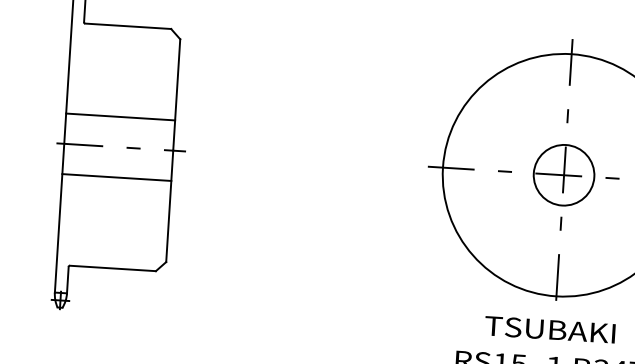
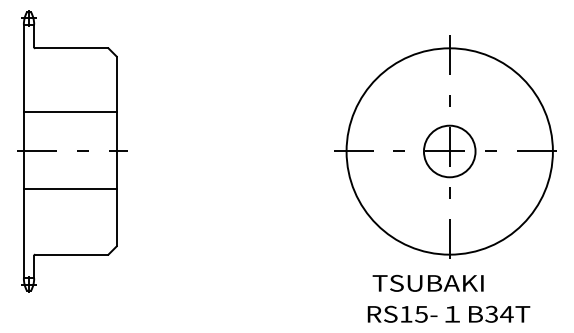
line: (119, 116) -> (69, 111), moved
line: (115, 177) -> (69, 189), moved
text: (549, 328) -> (427, 282), moved

